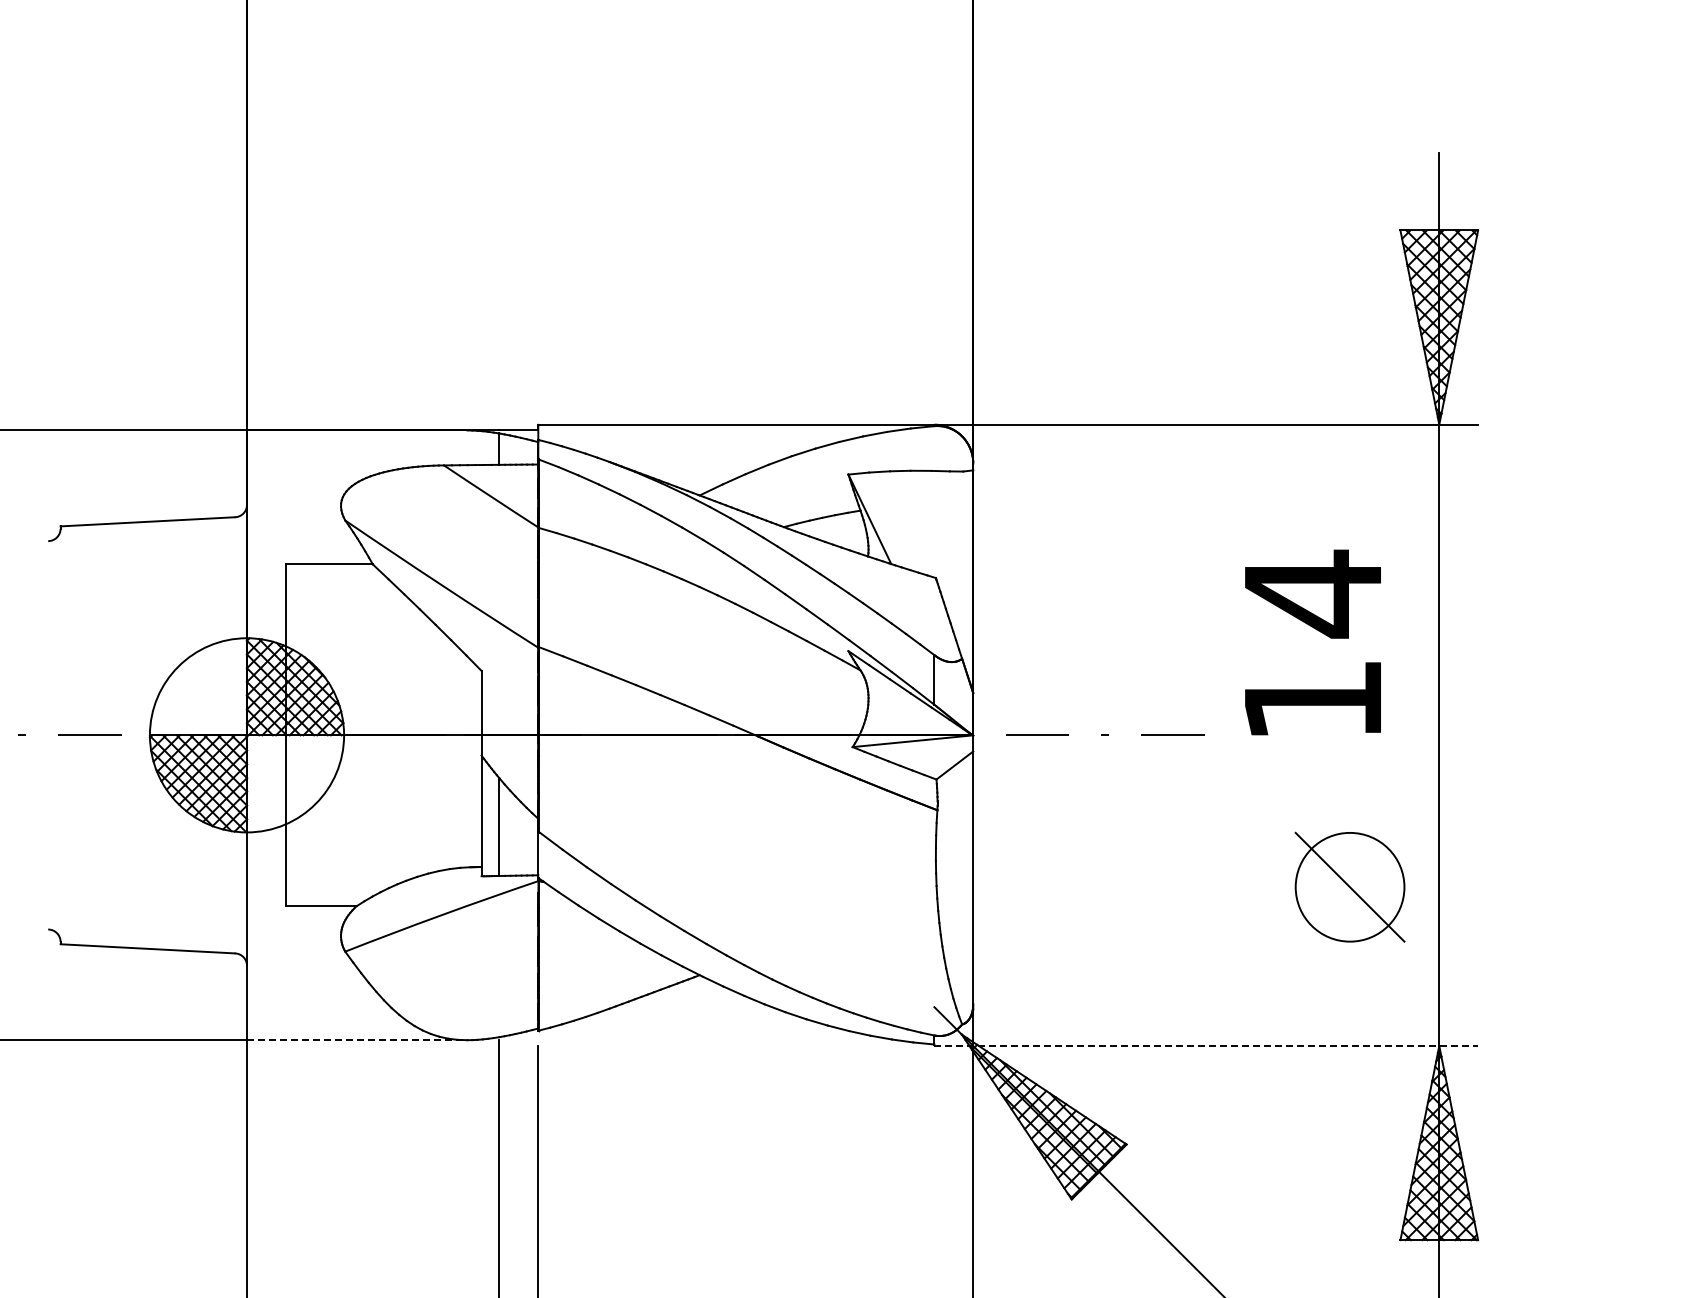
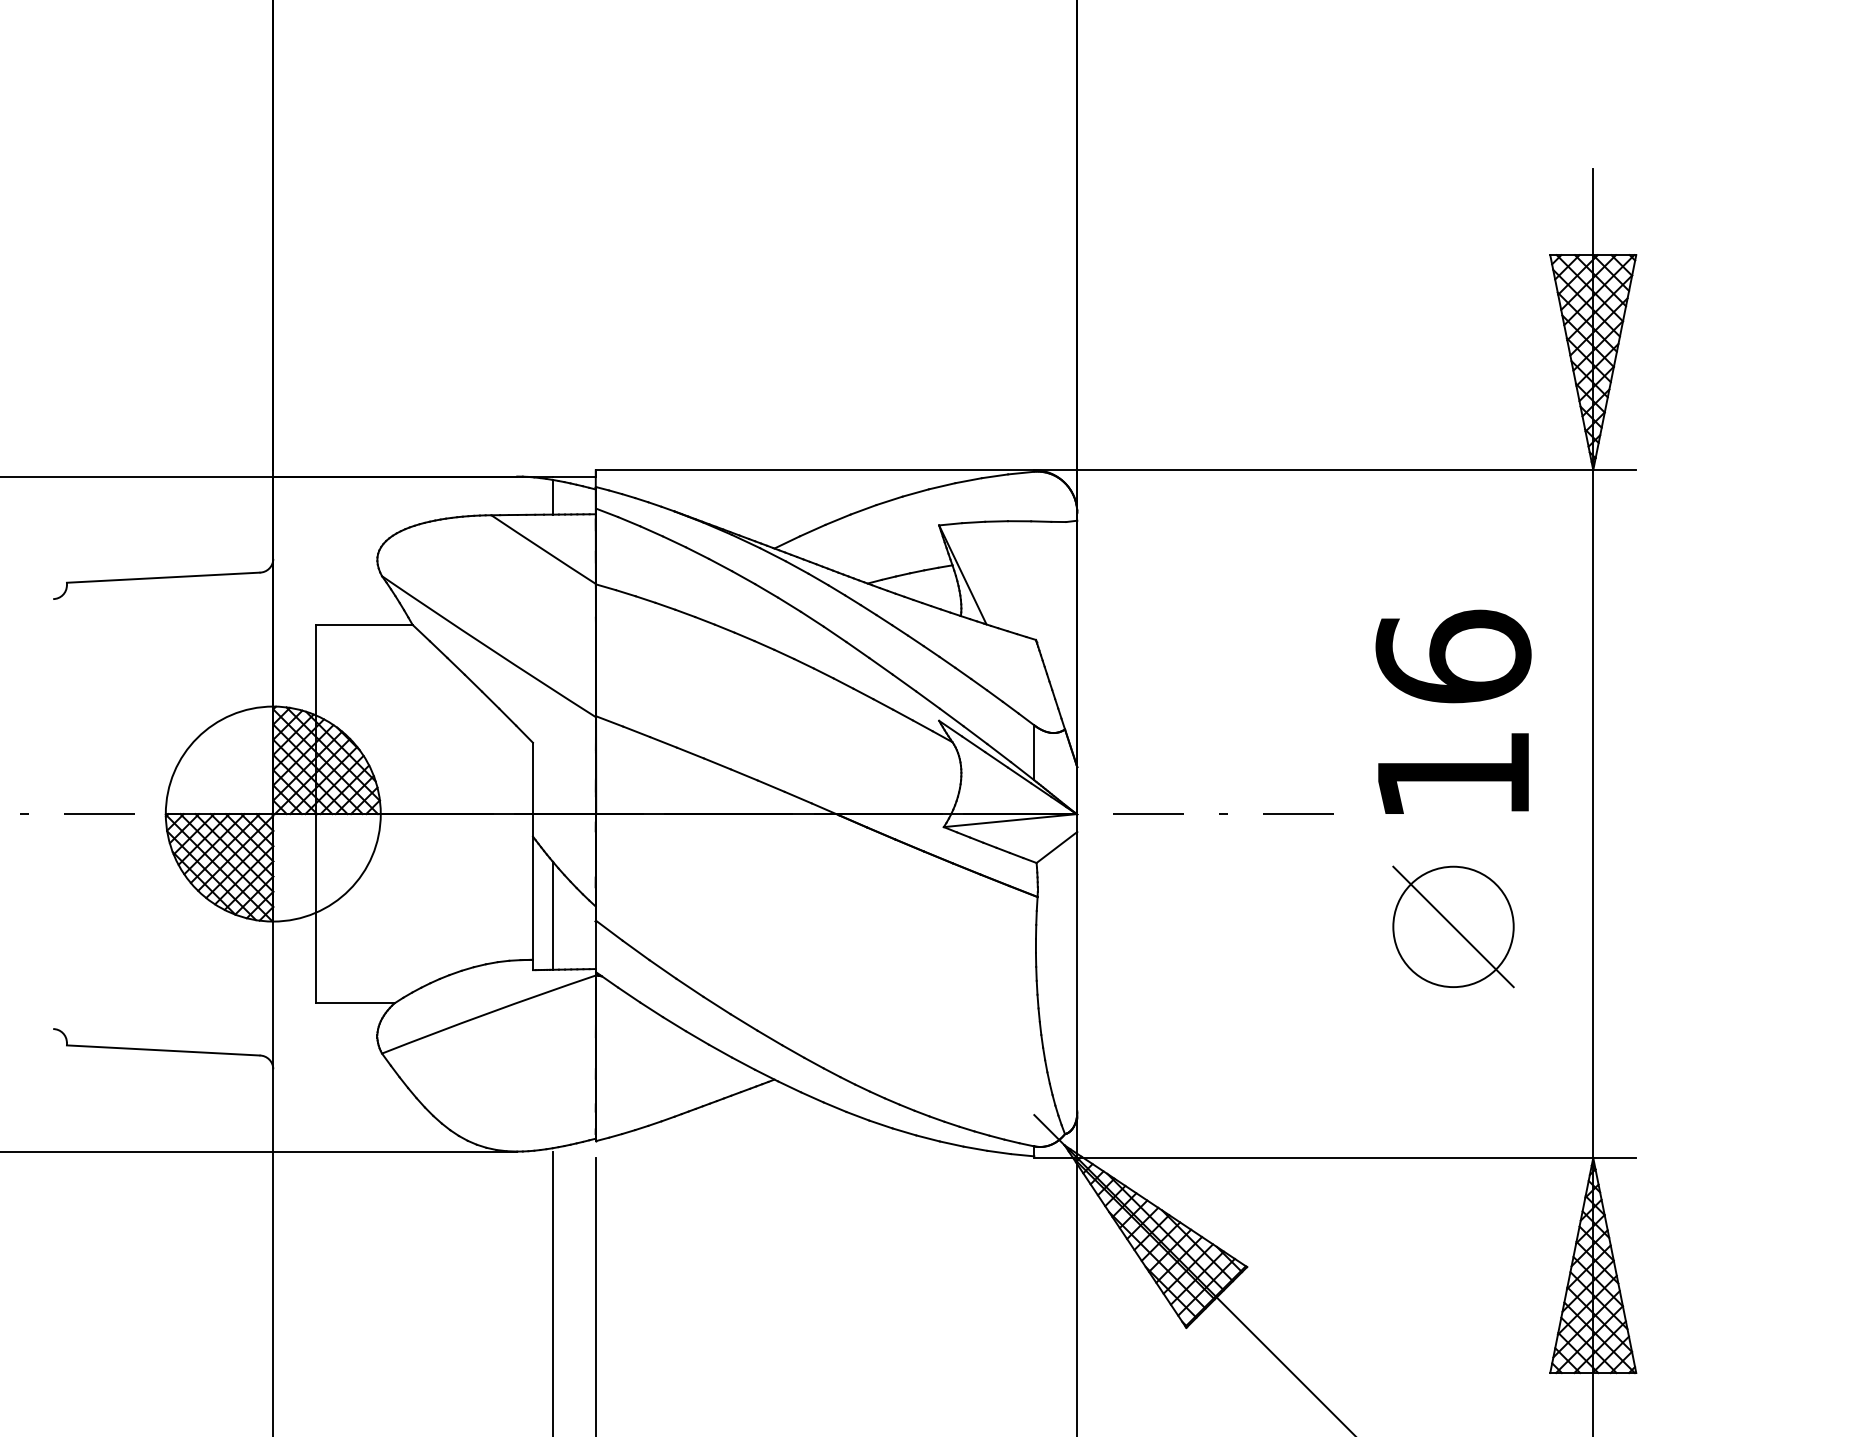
text: (1312, 593) -> (1452, 657), 14 -> 16
part: (1349, 886) -> (1452, 926), moved
line: (357, 1040) -> (395, 1151), dashed -> solid
line: (1206, 1046) -> (1335, 1158), dashed -> solid

